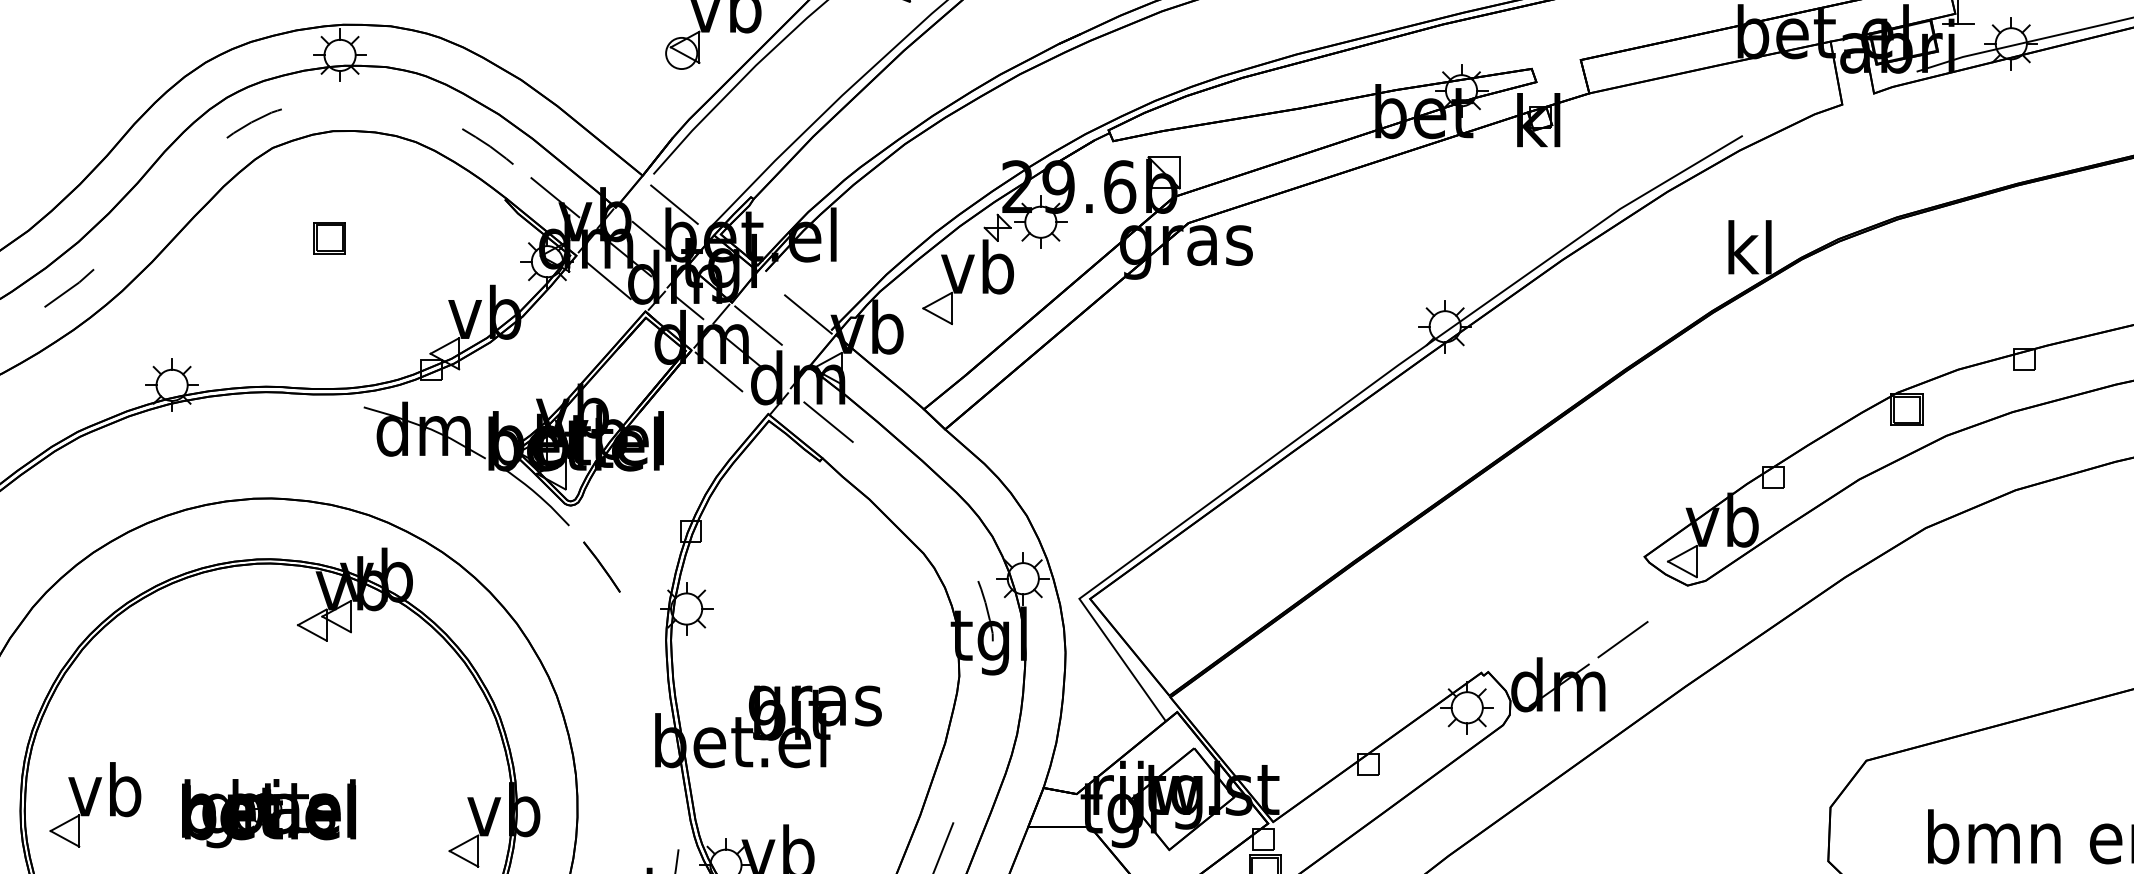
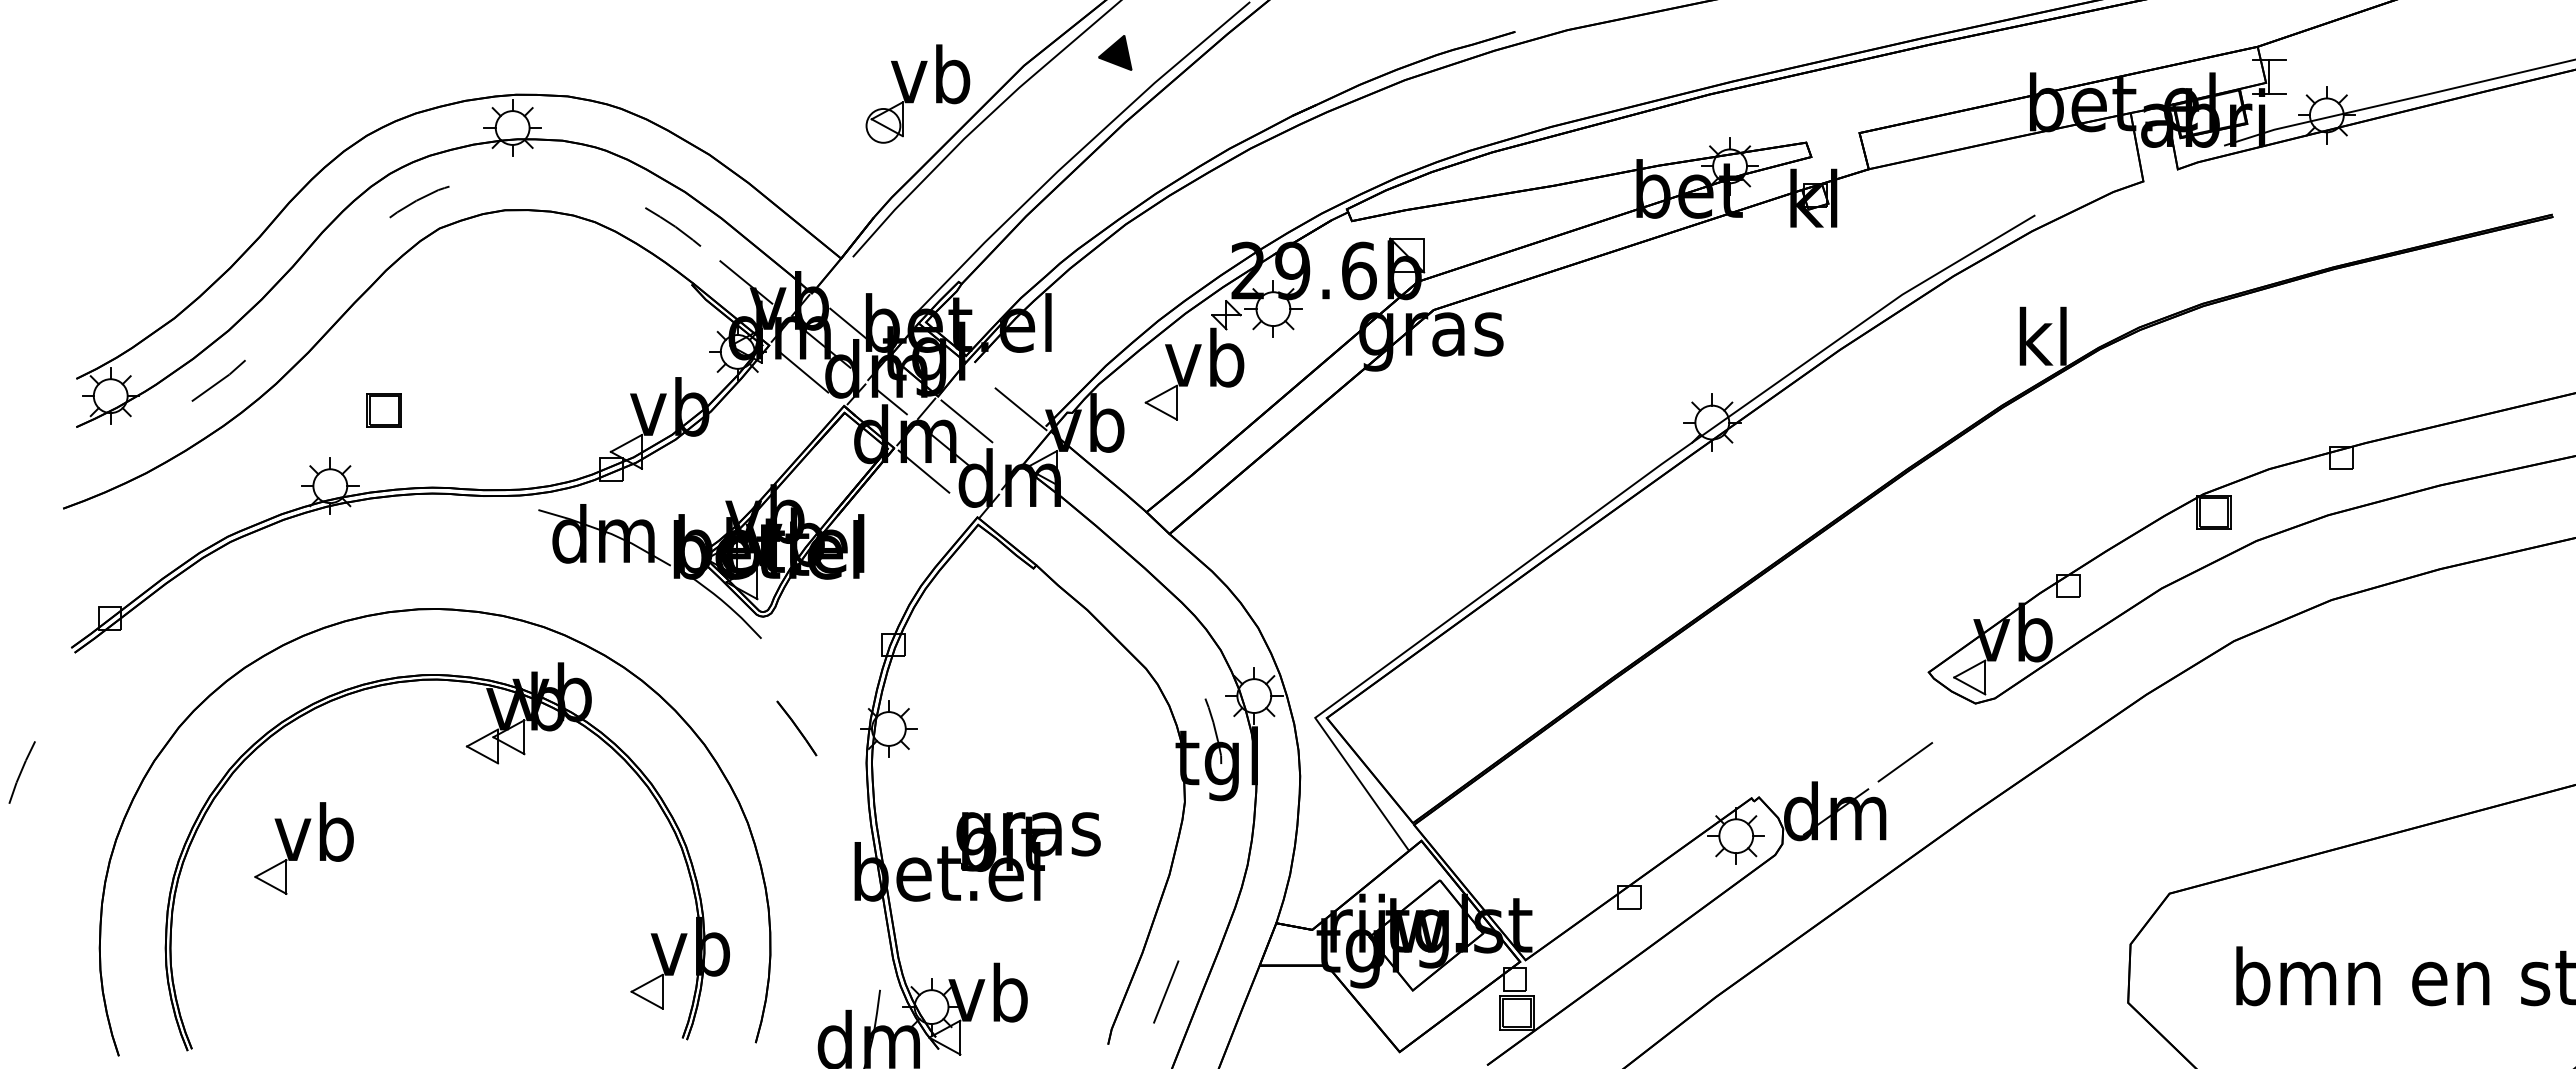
line: (678, 207) -> (879, 293), removed
part: (328, 238) -> (383, 410), moved
line: (828, 421) -> (1042, 525), removed
line: (601, 567) -> (796, 728), moved
part: (94, 804) -> (303, 848), moved
part: (269, 813) -> (435, 950), removed

